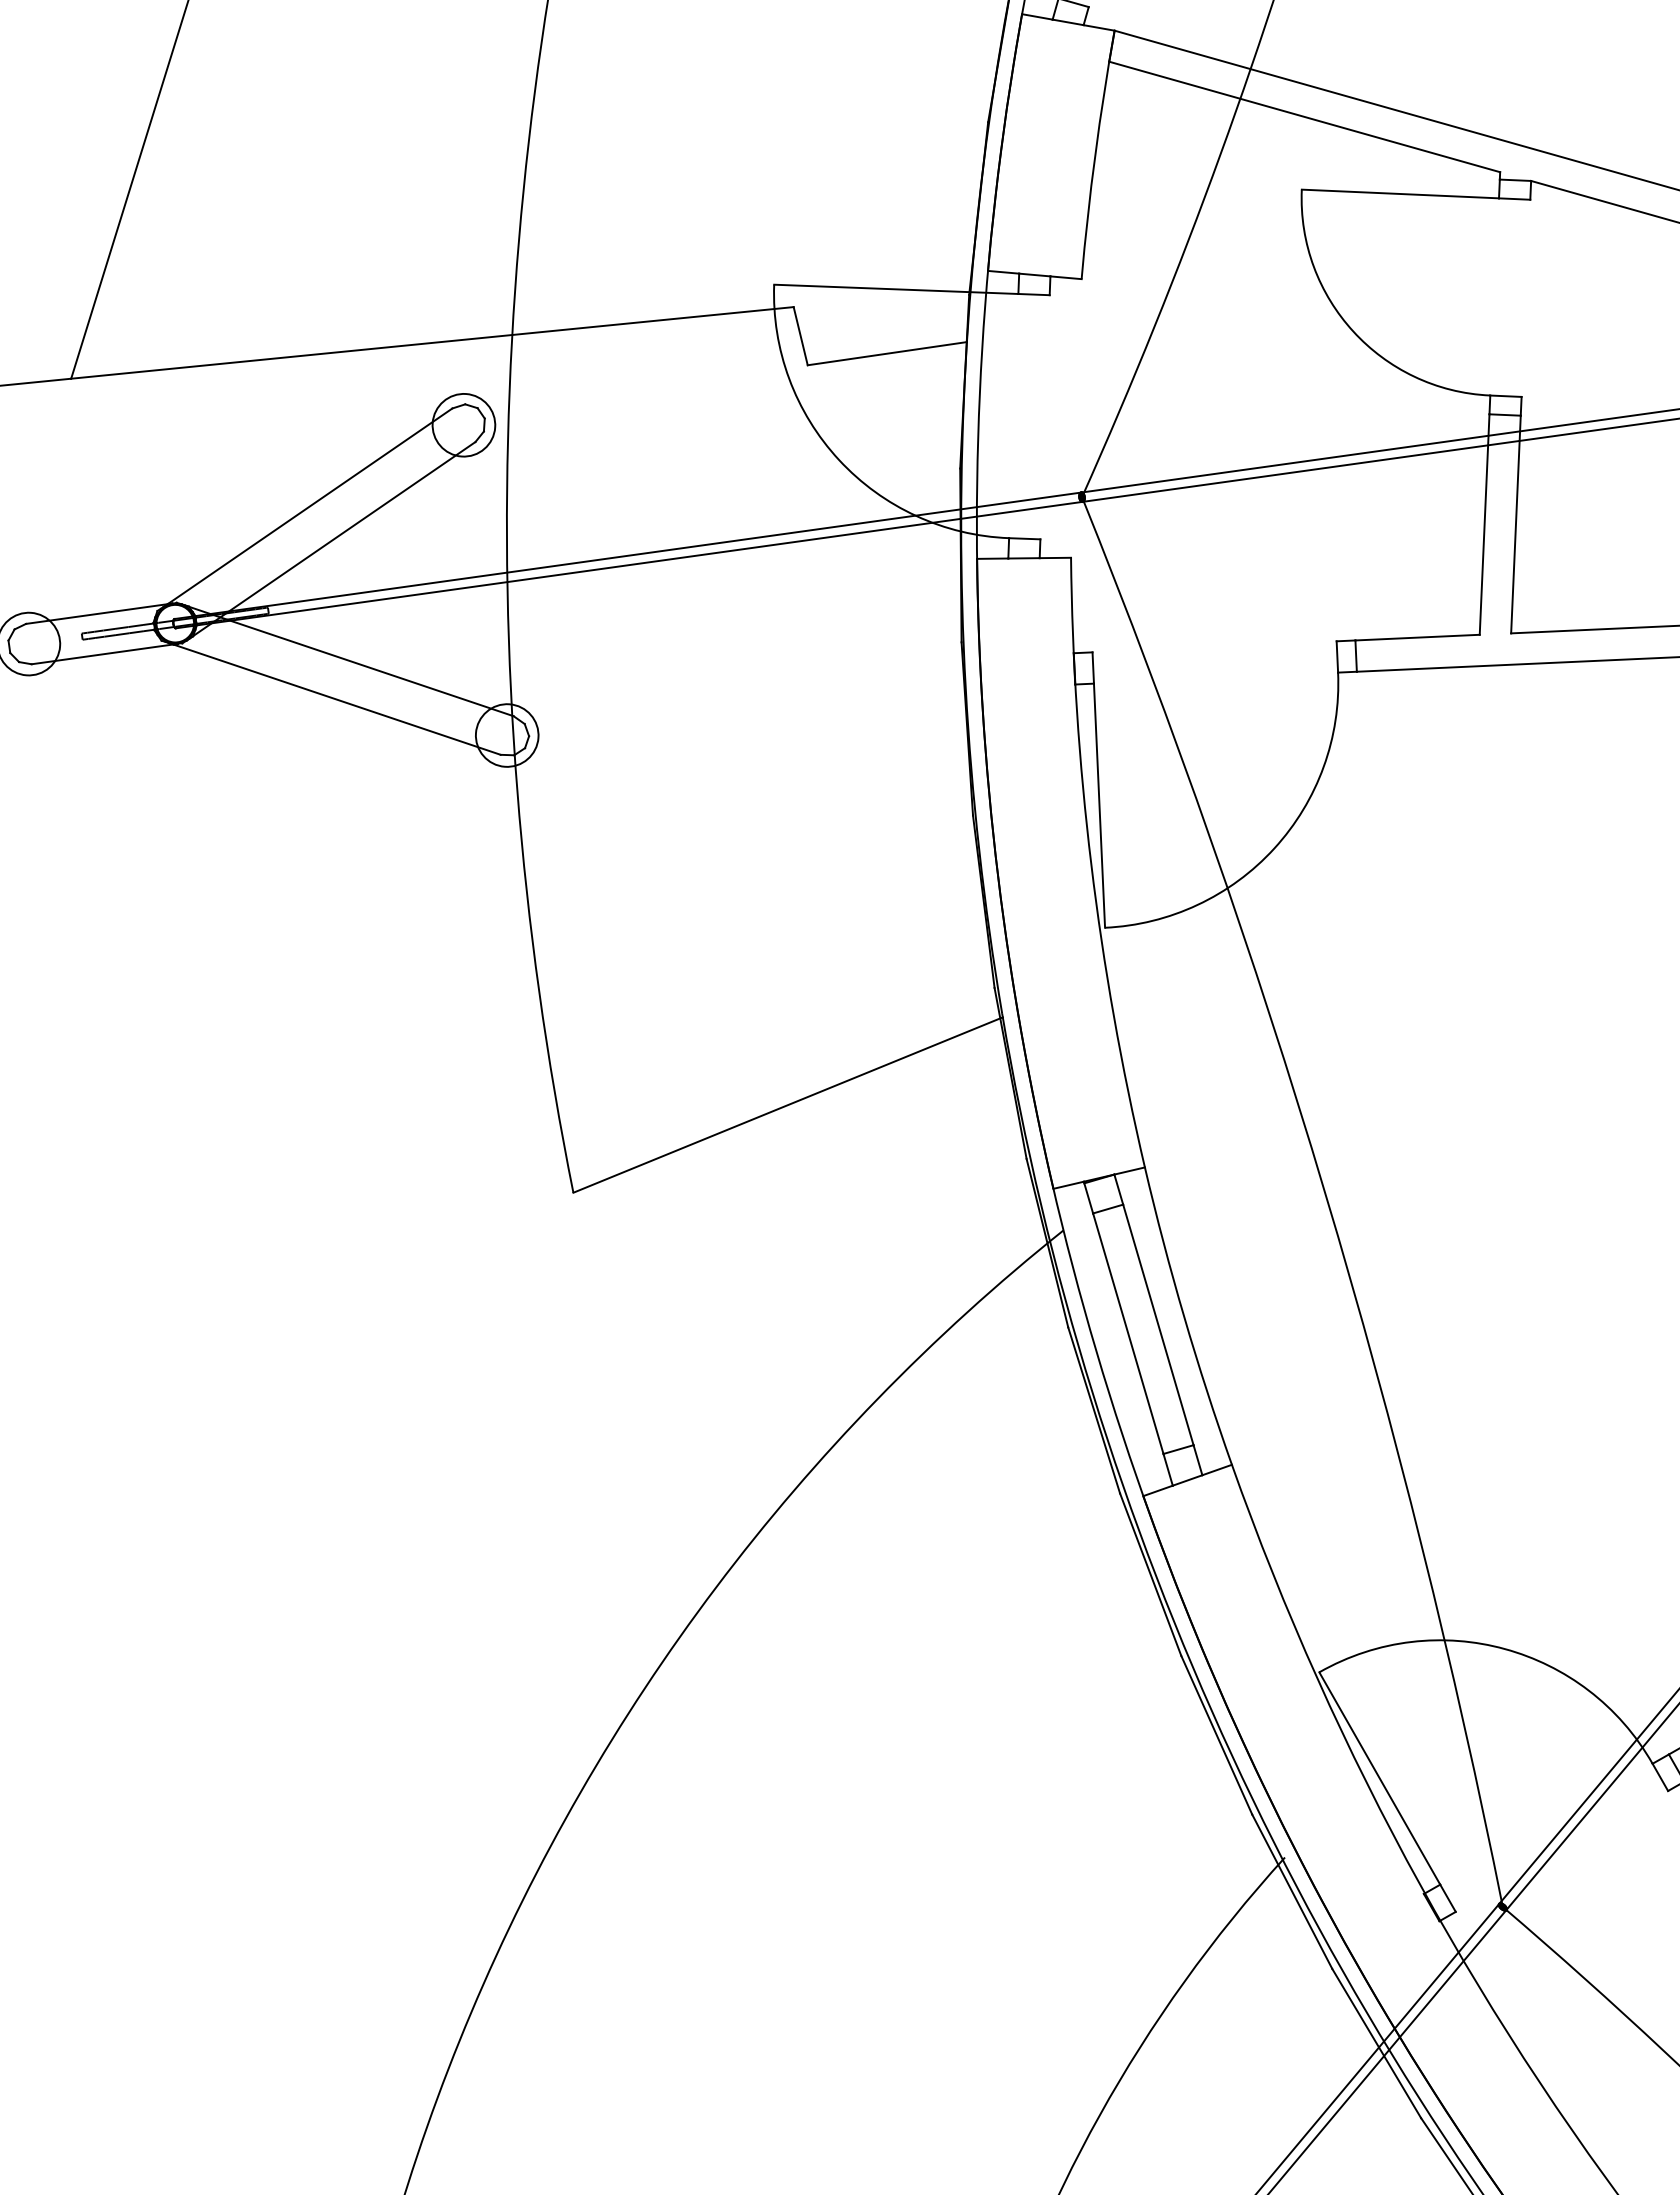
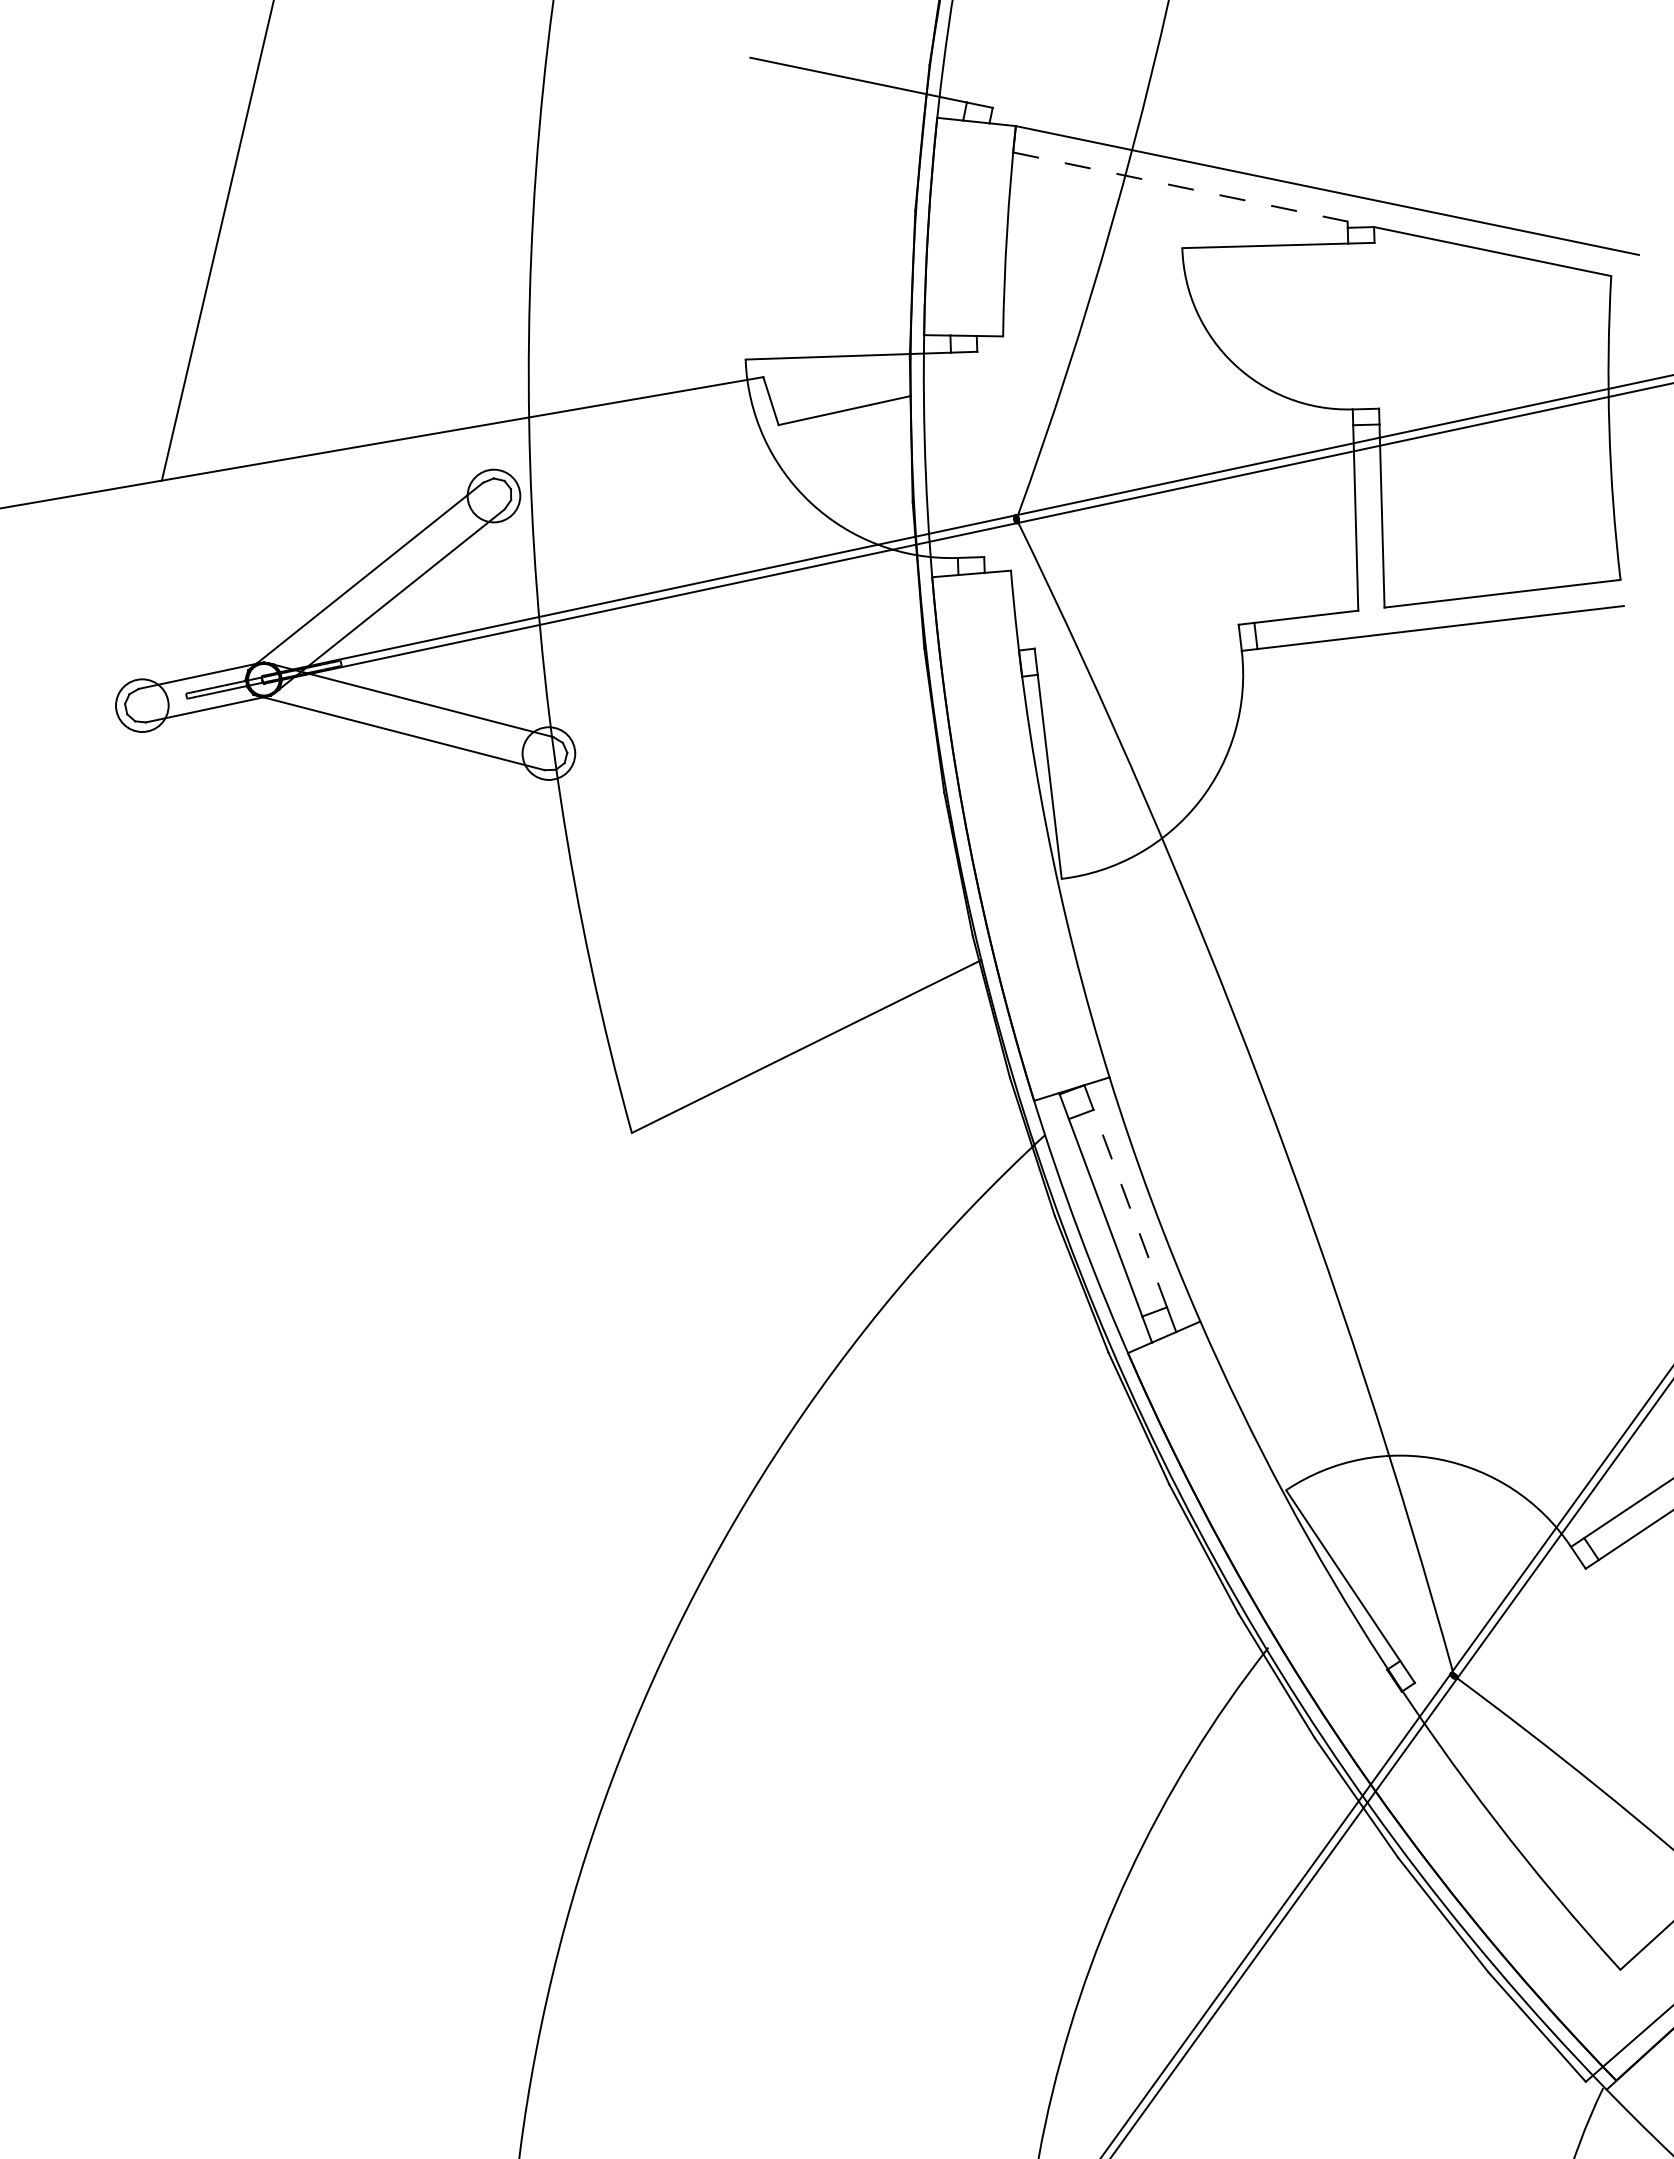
line: (1304, 117) -> (1180, 187), solid -> dashed
line: (1158, 1324) -> (1130, 1208), solid -> dashed

